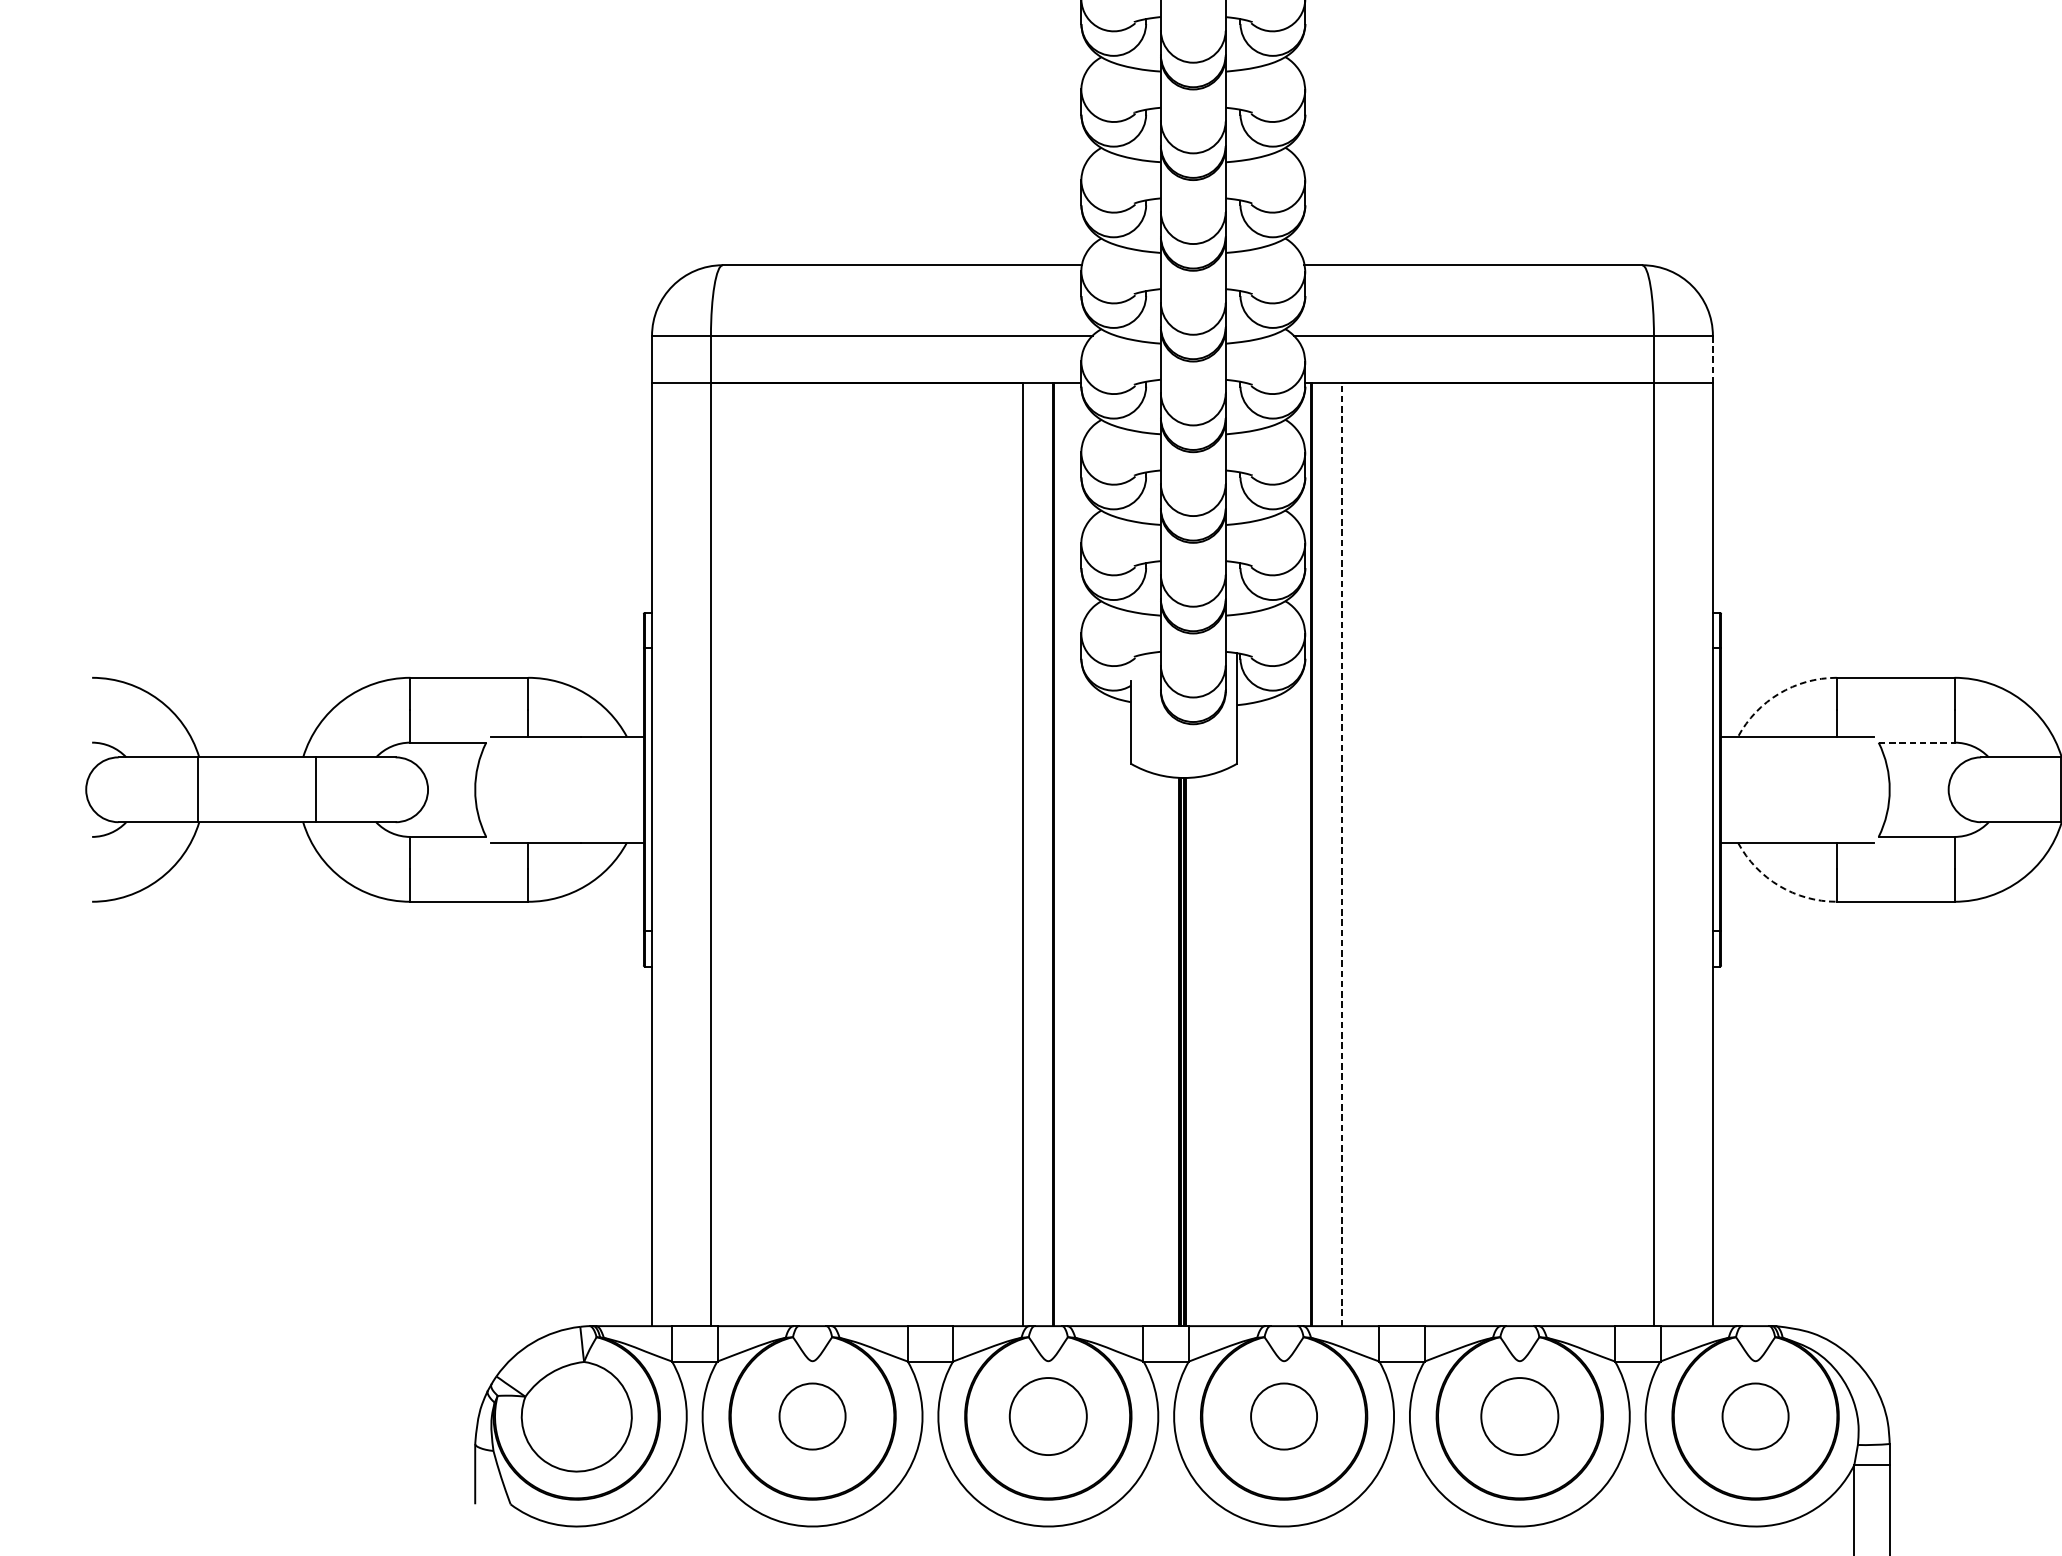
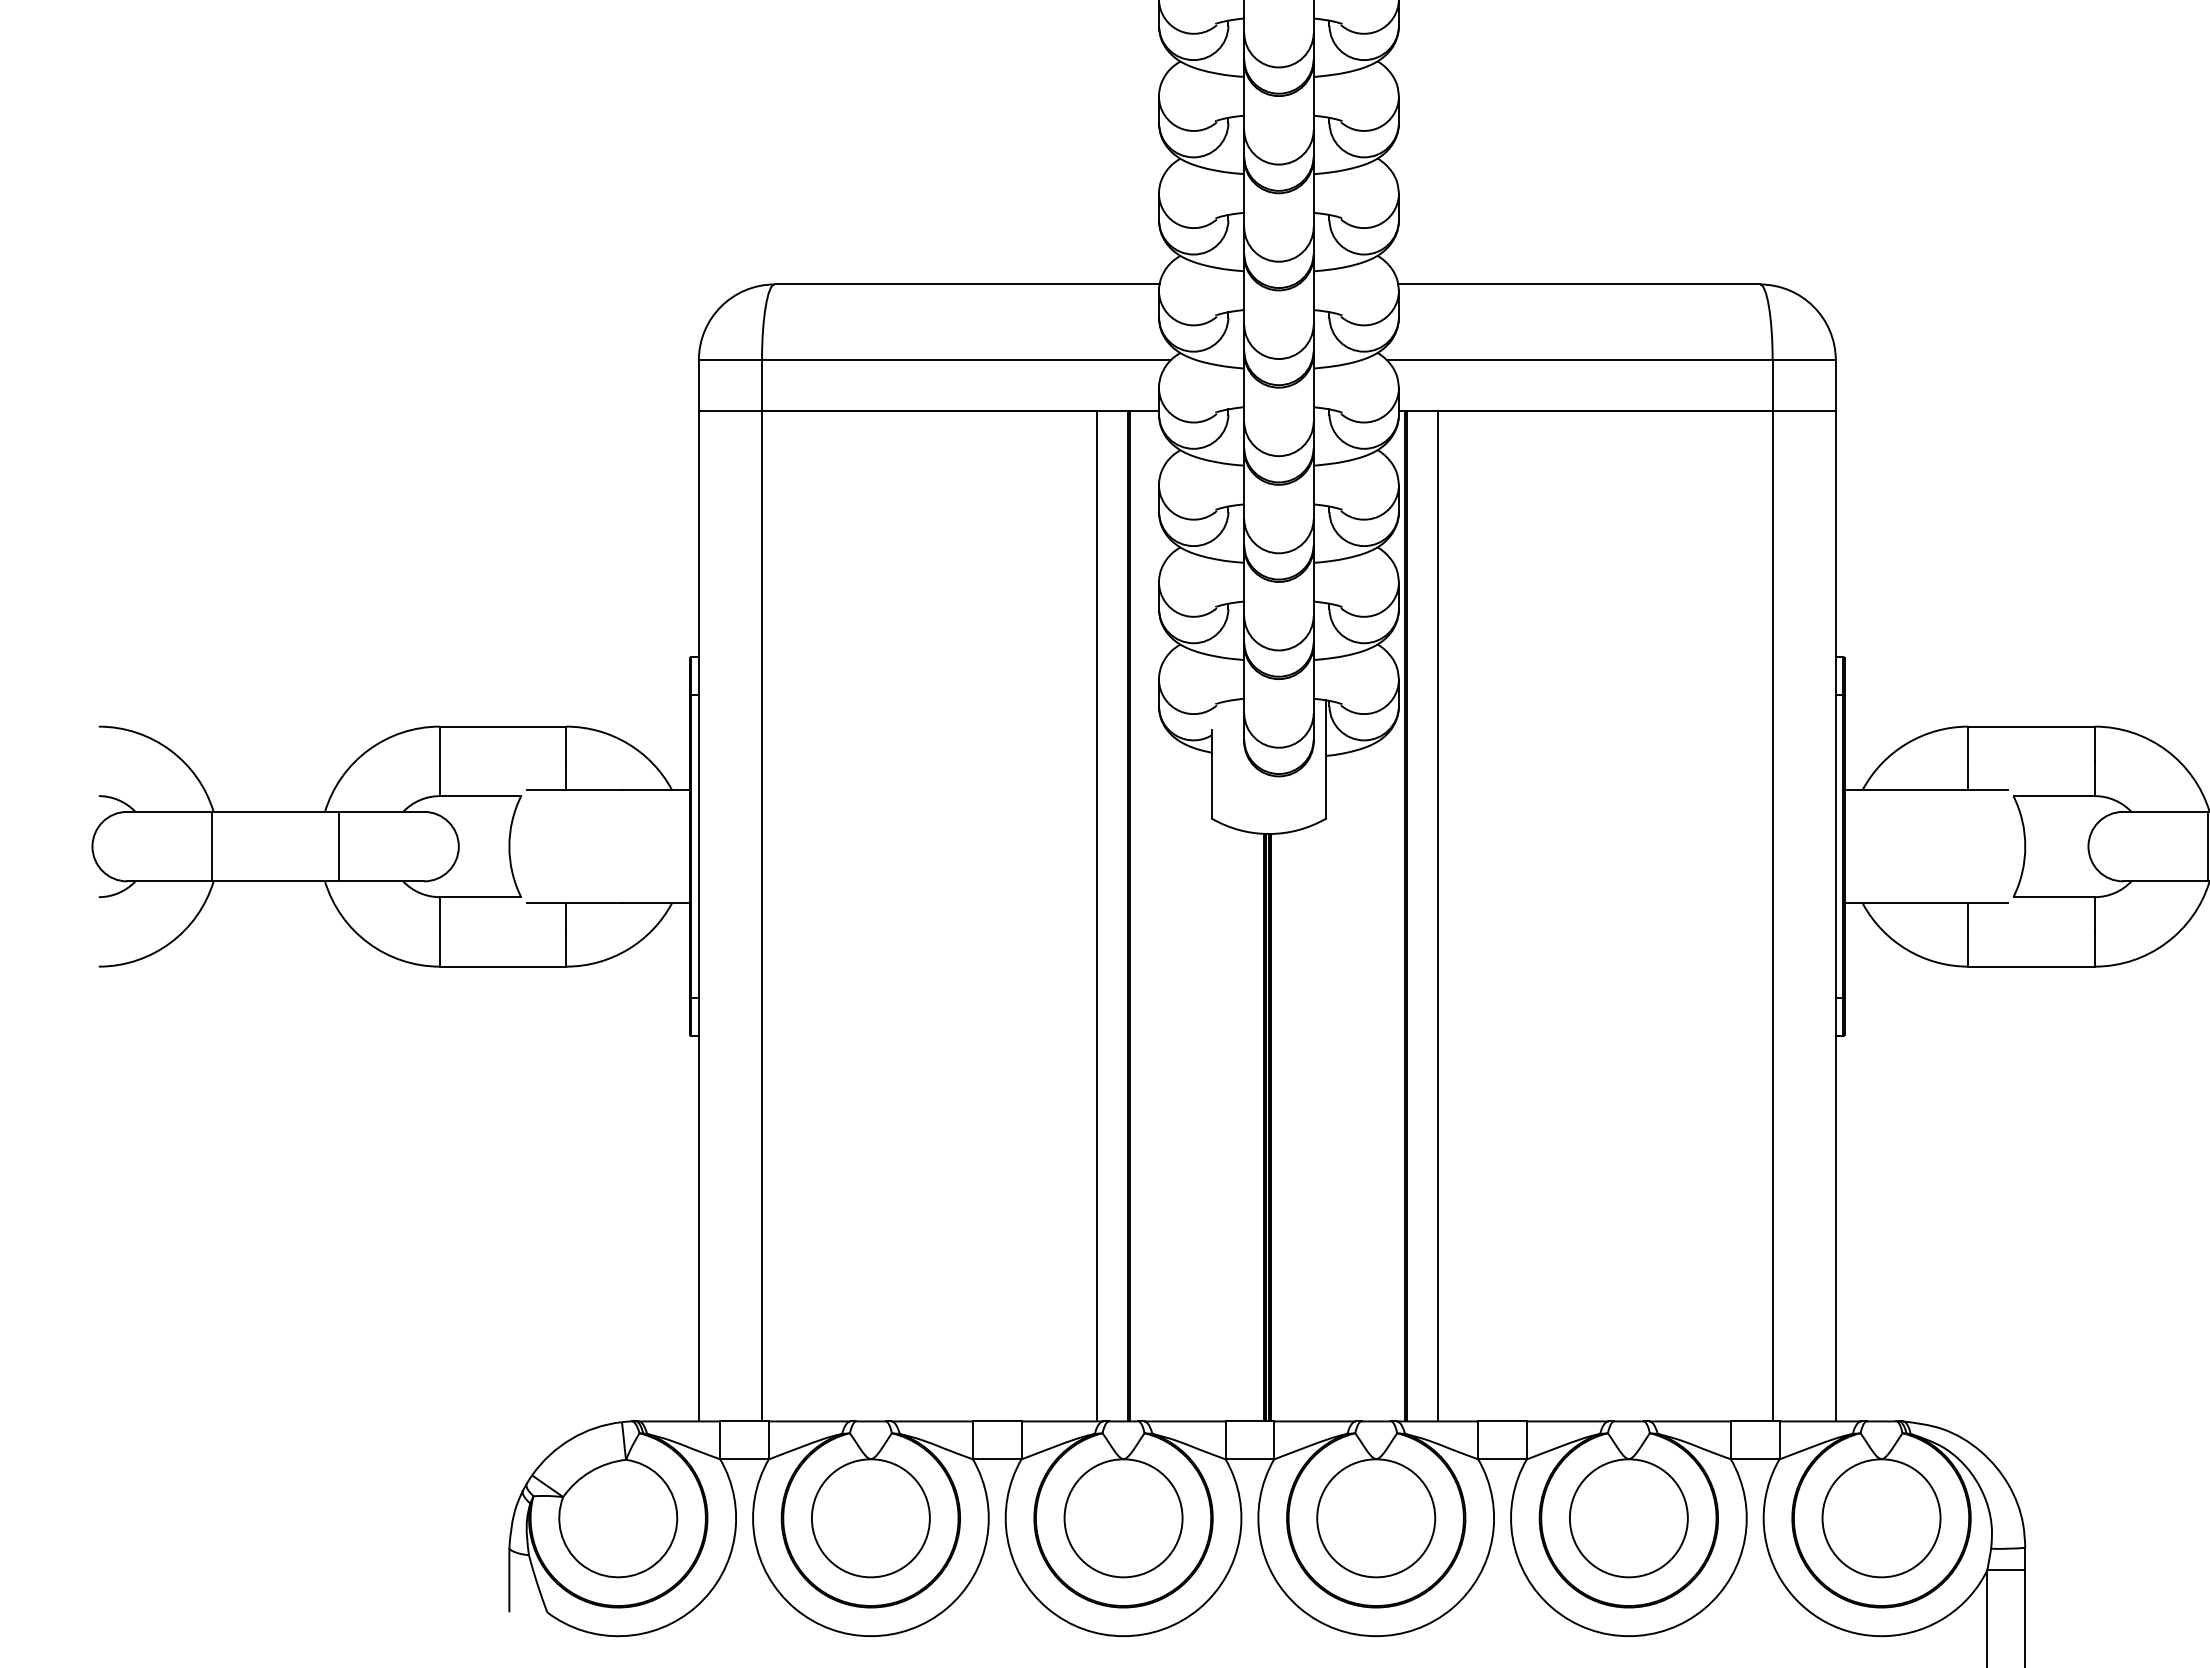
line: (1712, 360) -> (1835, 386), dashed -> solid
arc: (1778, 693) -> (1906, 743), dashed -> solid
line: (1916, 743) -> (2054, 796), dashed -> solid
line: (1341, 854) -> (1437, 915), dashed -> solid
arc: (1778, 885) -> (1906, 949), dashed -> solid
circle: (812, 1416) -> (870, 1518), size x1.67
circle: (1048, 1416) -> (1123, 1518), size x1.43
circle: (1284, 1416) -> (1376, 1518), size x1.67
circle: (1519, 1416) -> (1628, 1518), size x1.43
circle: (1755, 1416) -> (1881, 1518), size x1.67

